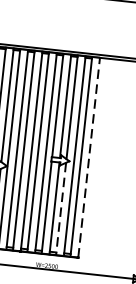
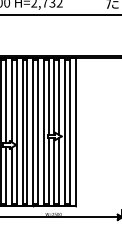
line: (88, 157) -> (75, 132), dashed -> solid
line: (61, 209) -> (59, 172), dashed -> solid

